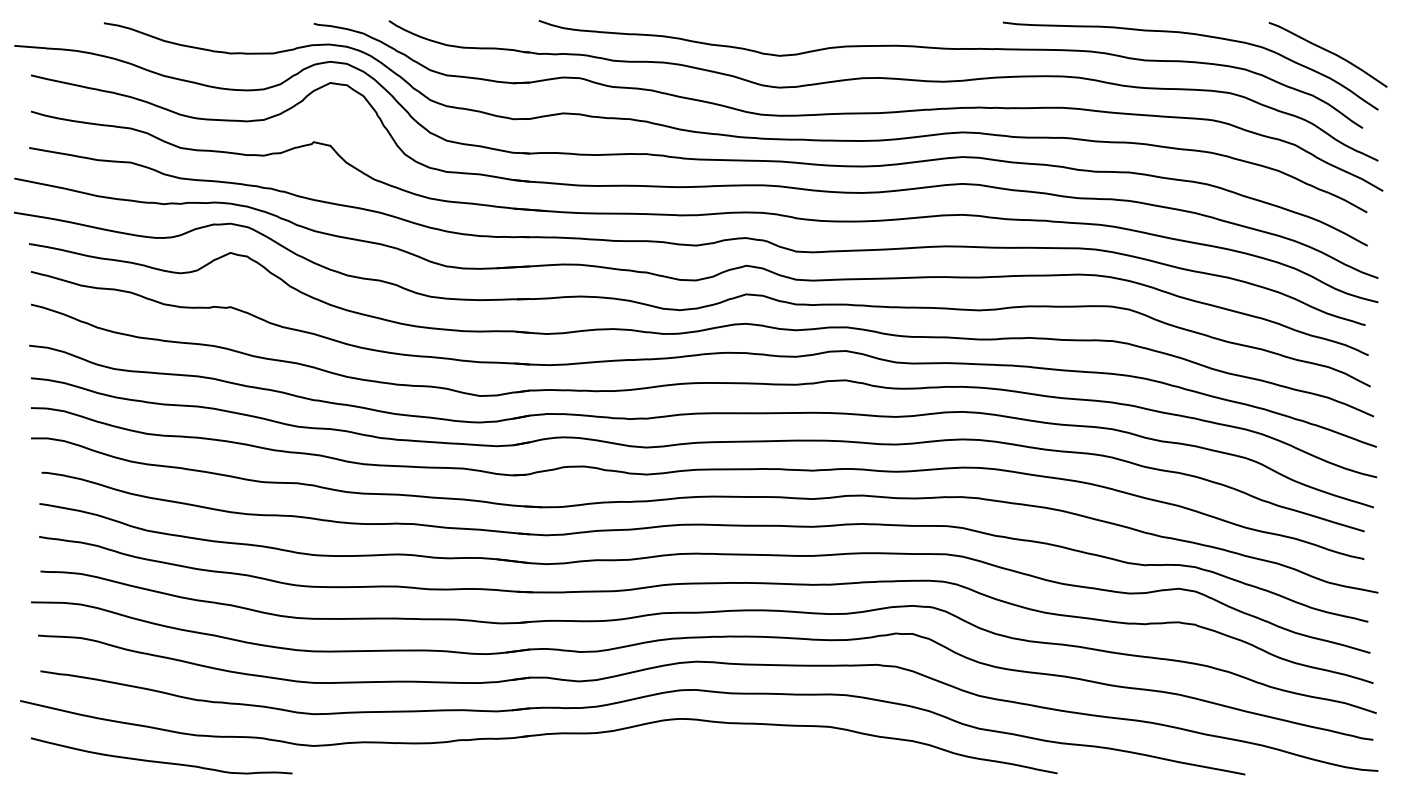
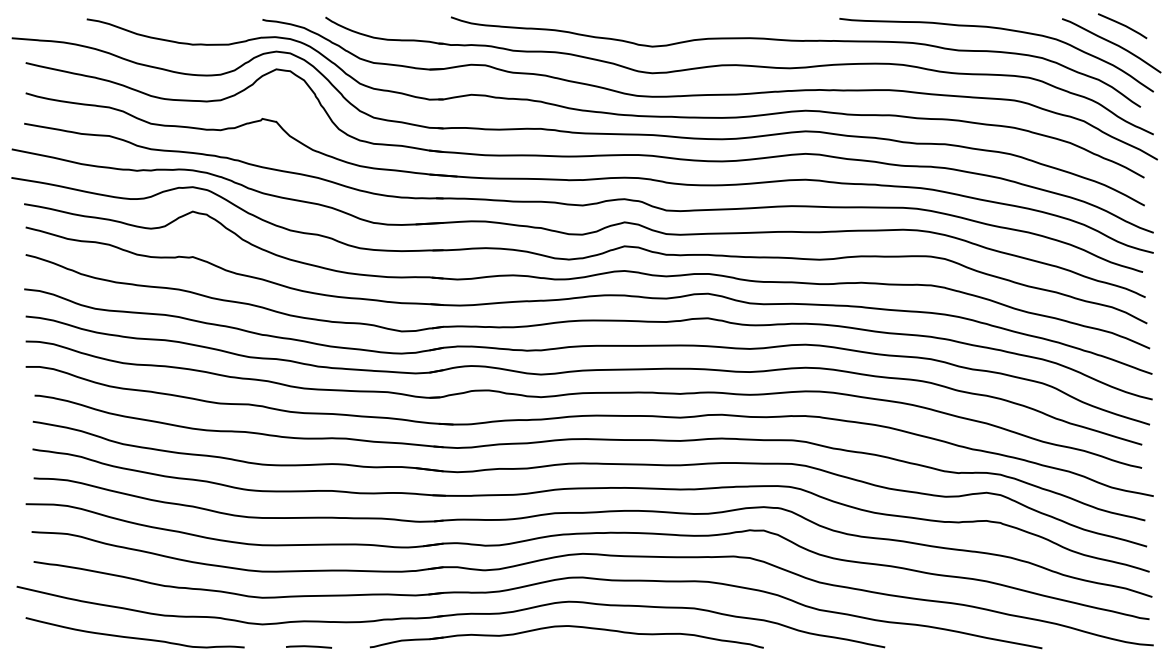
line: (1340, 30) -> (1122, 25), added
part: (677, 748) -> (566, 626), added
line: (368, 772) -> (308, 646), added

